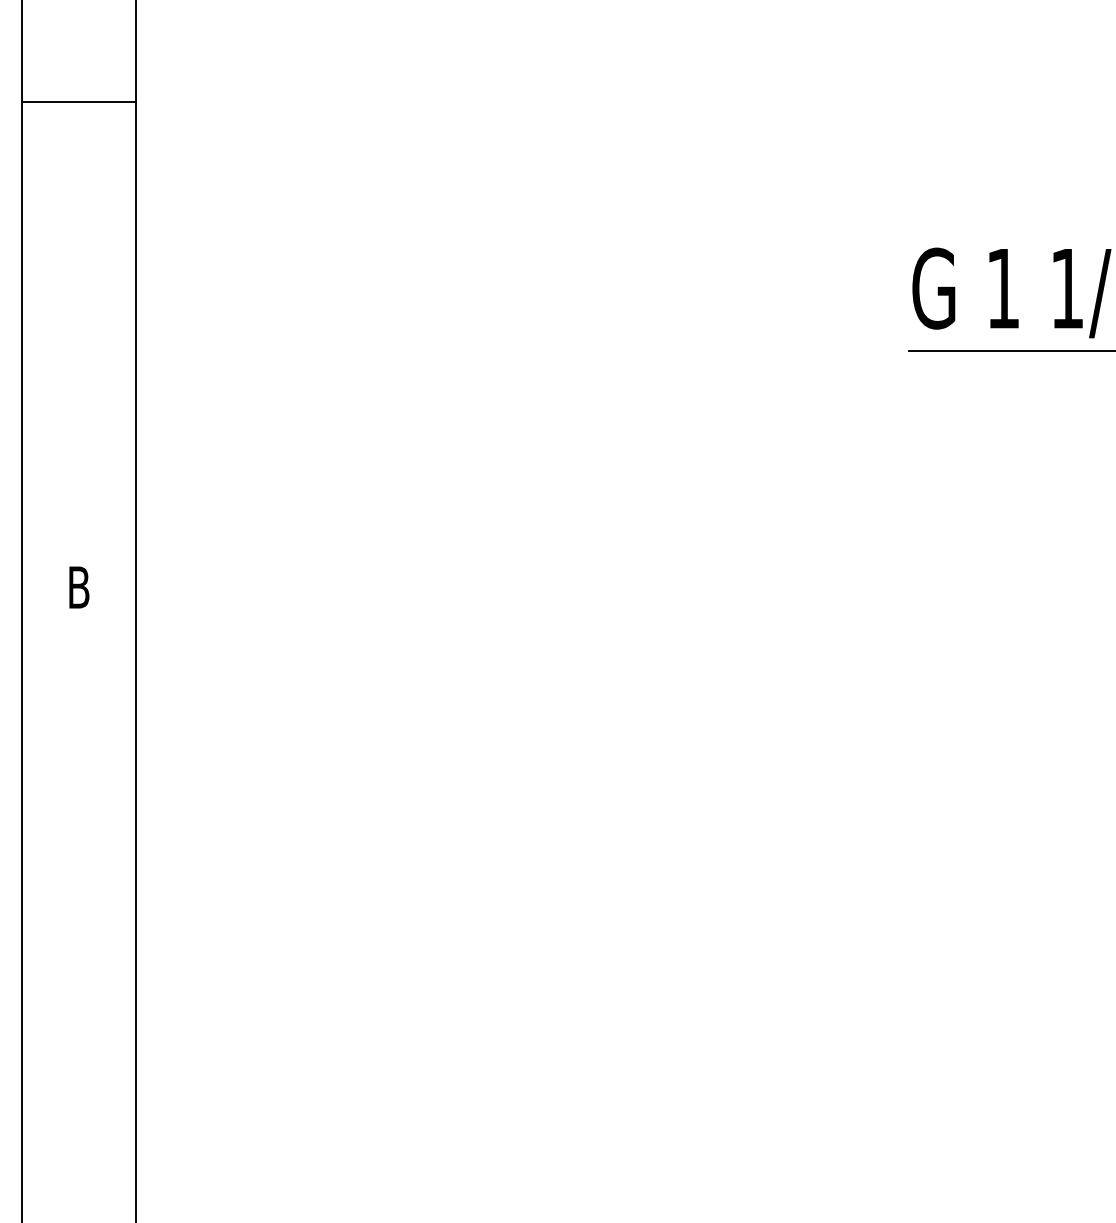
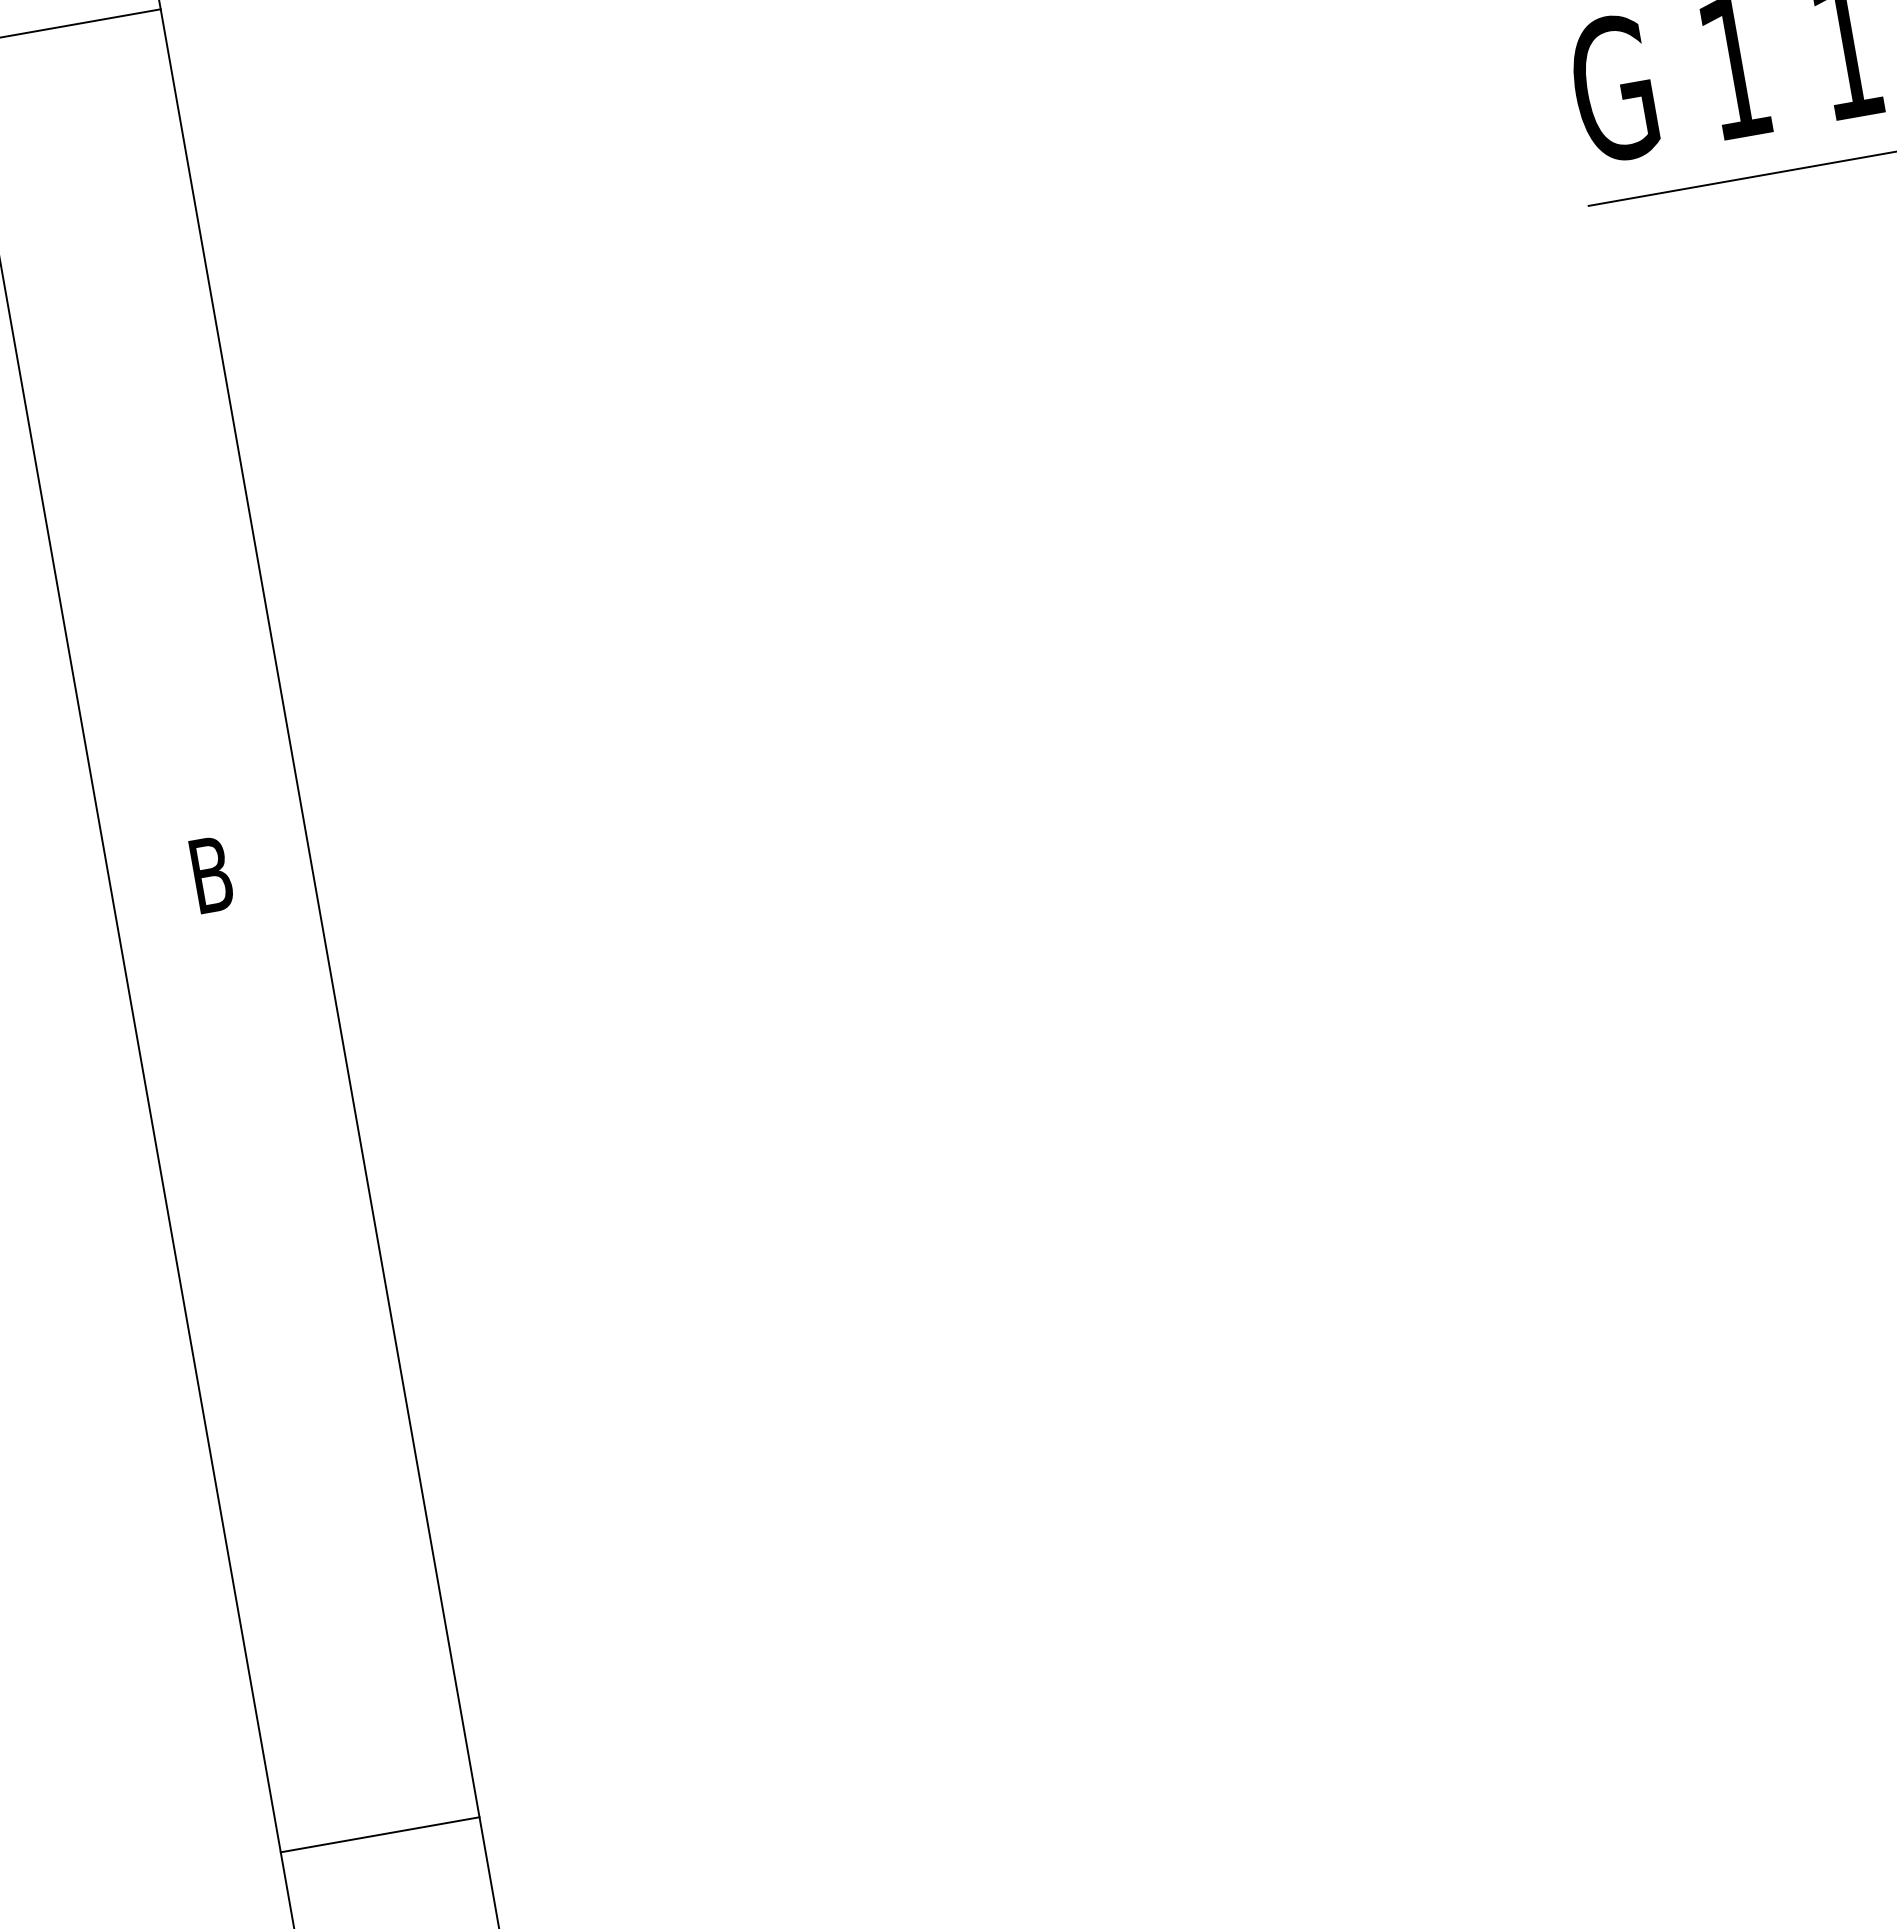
line: (78, 1136) -> (379, 1834), added

